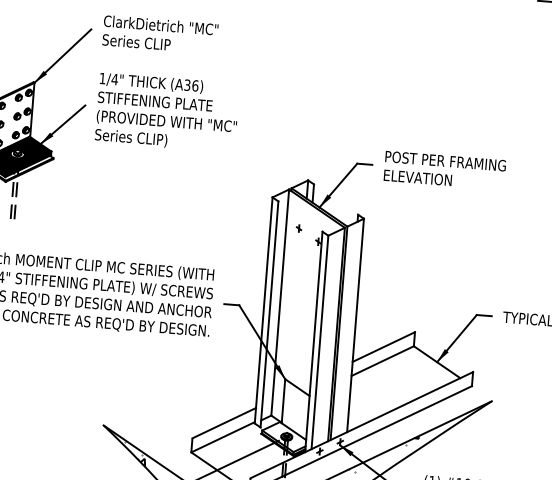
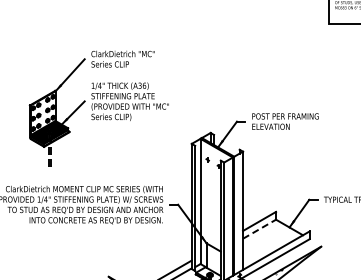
line: (382, 359) -> (259, 228), solid -> dashed

